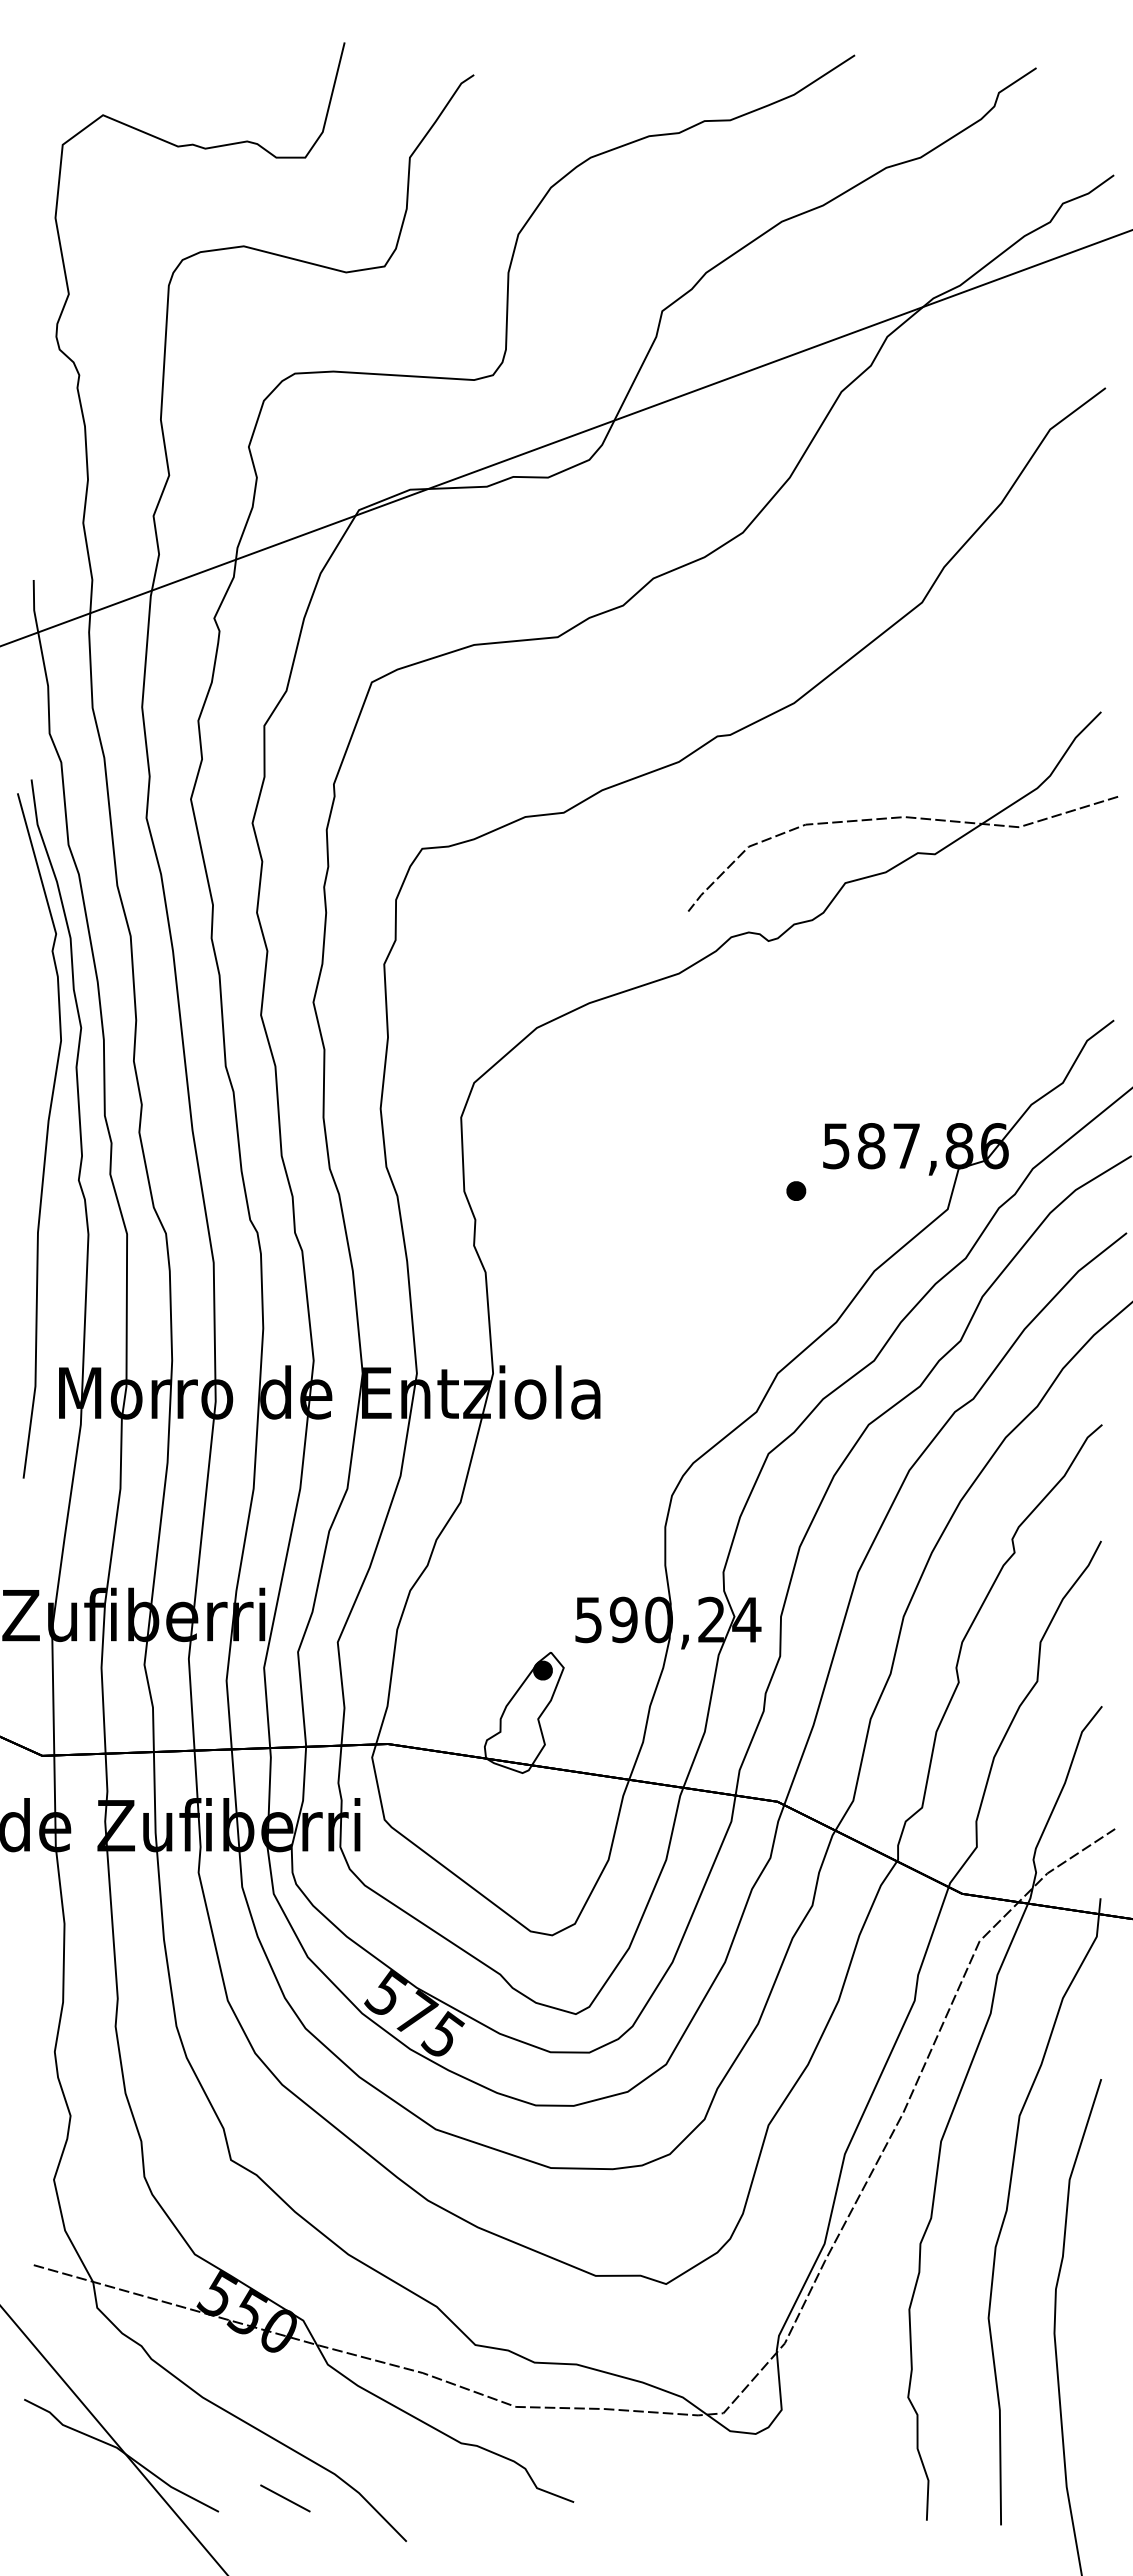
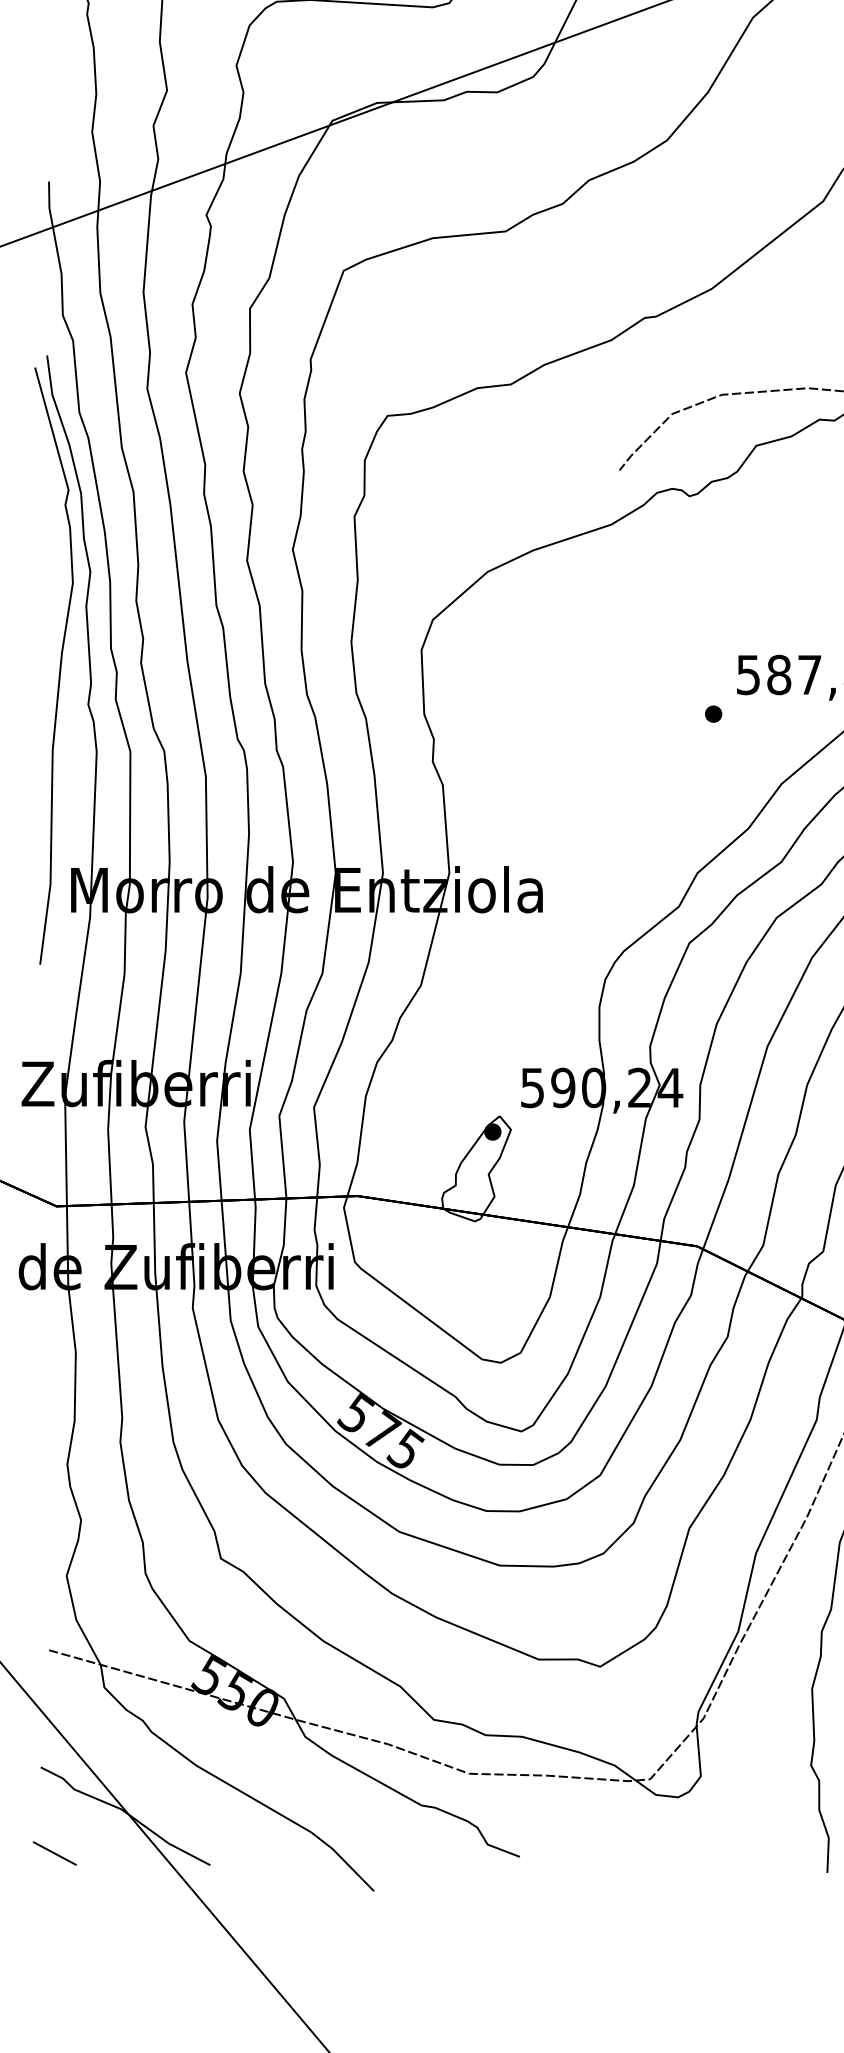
line: (285, 2498) -> (54, 1853), moved

